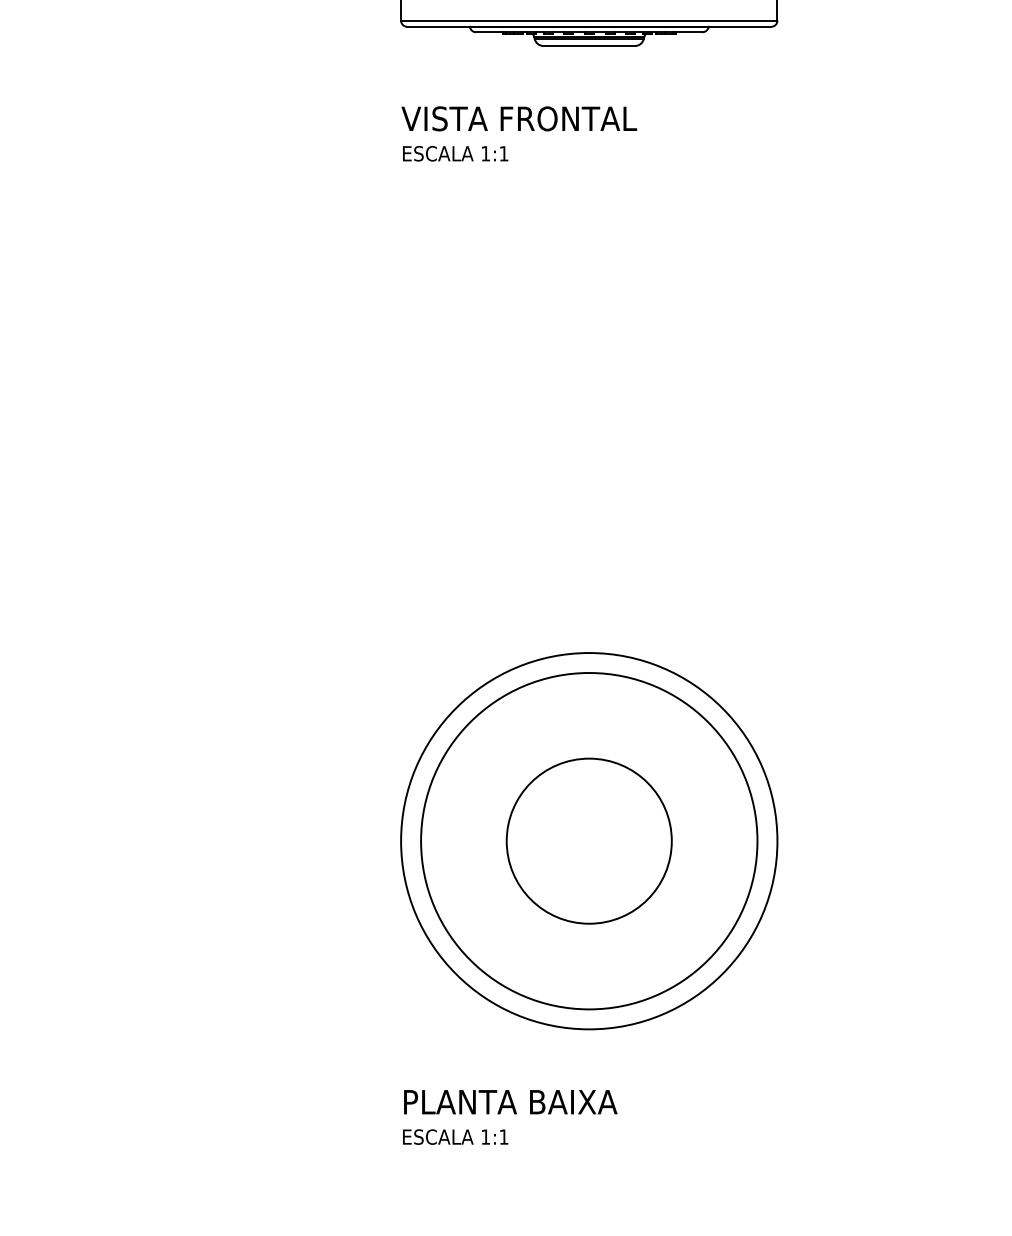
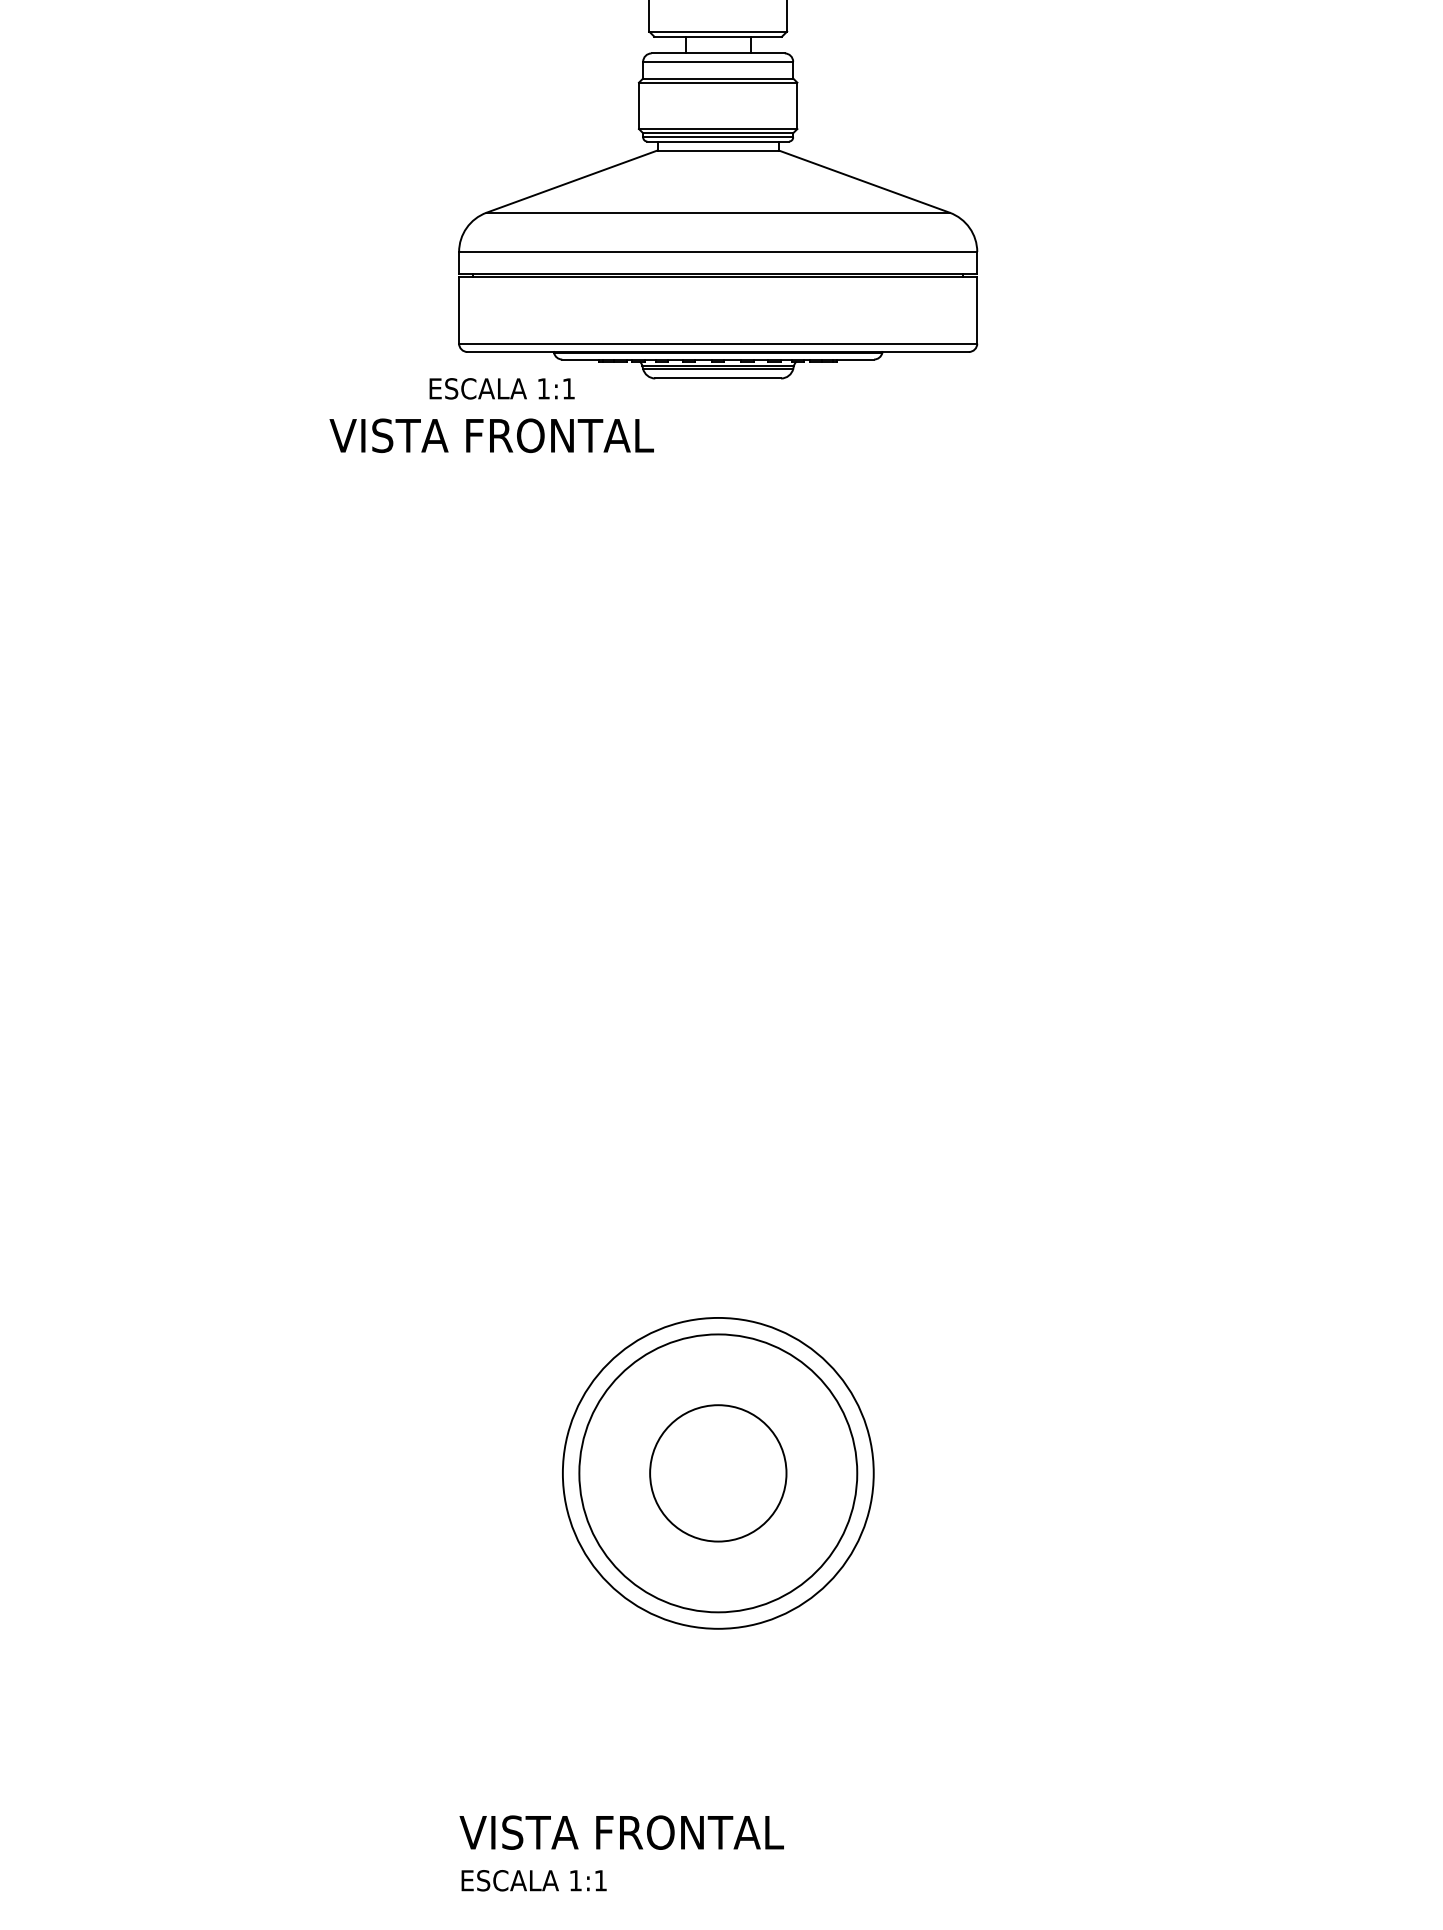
text: (519, 118) -> (491, 435), moved
text: (455, 153) -> (501, 388), moved
part: (589, 841) -> (718, 1473), size x0.6
text: (519, 1102) -> (621, 1832), PLANTA BAIXA -> VISTA FRONTAL

